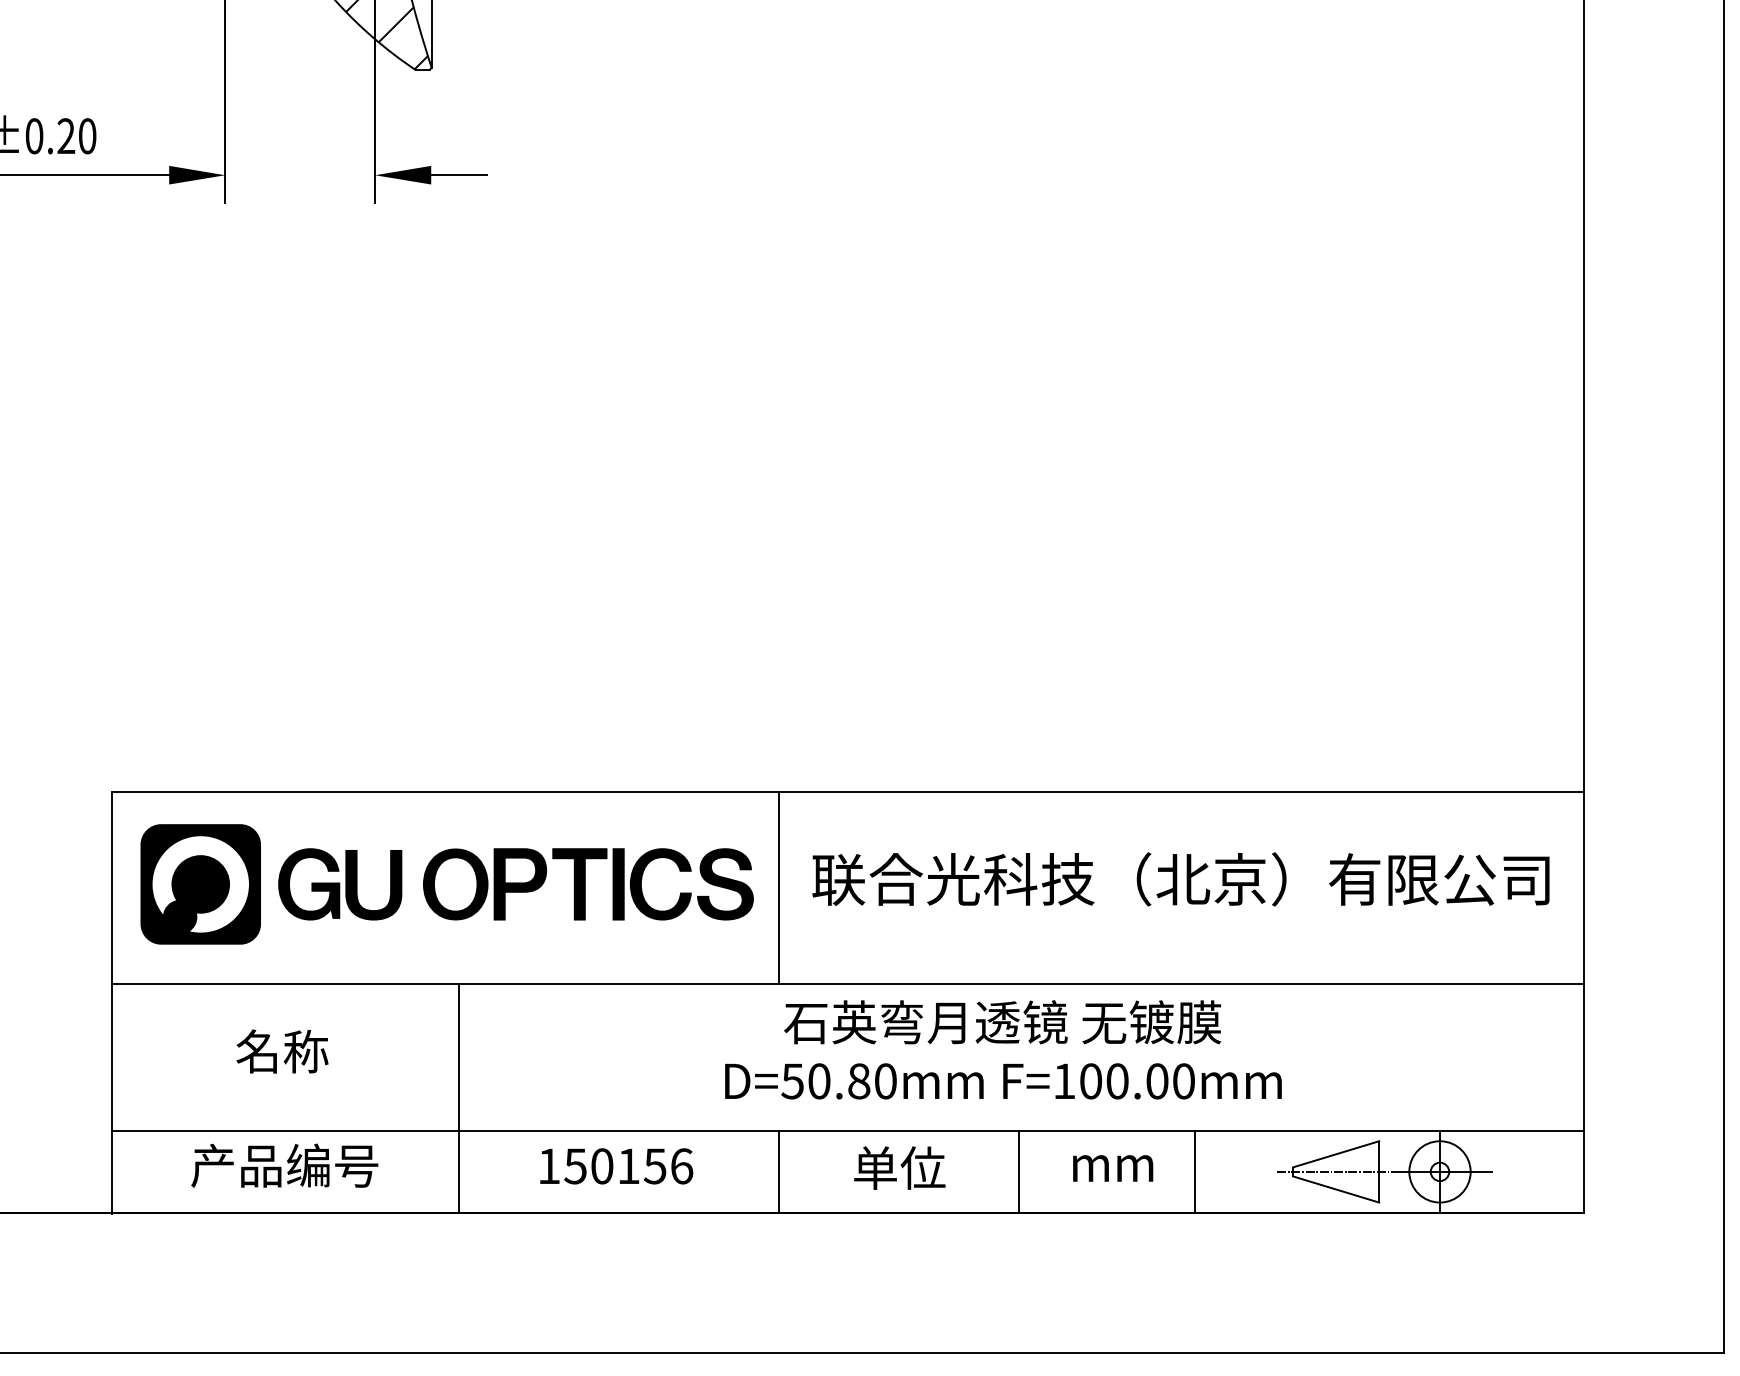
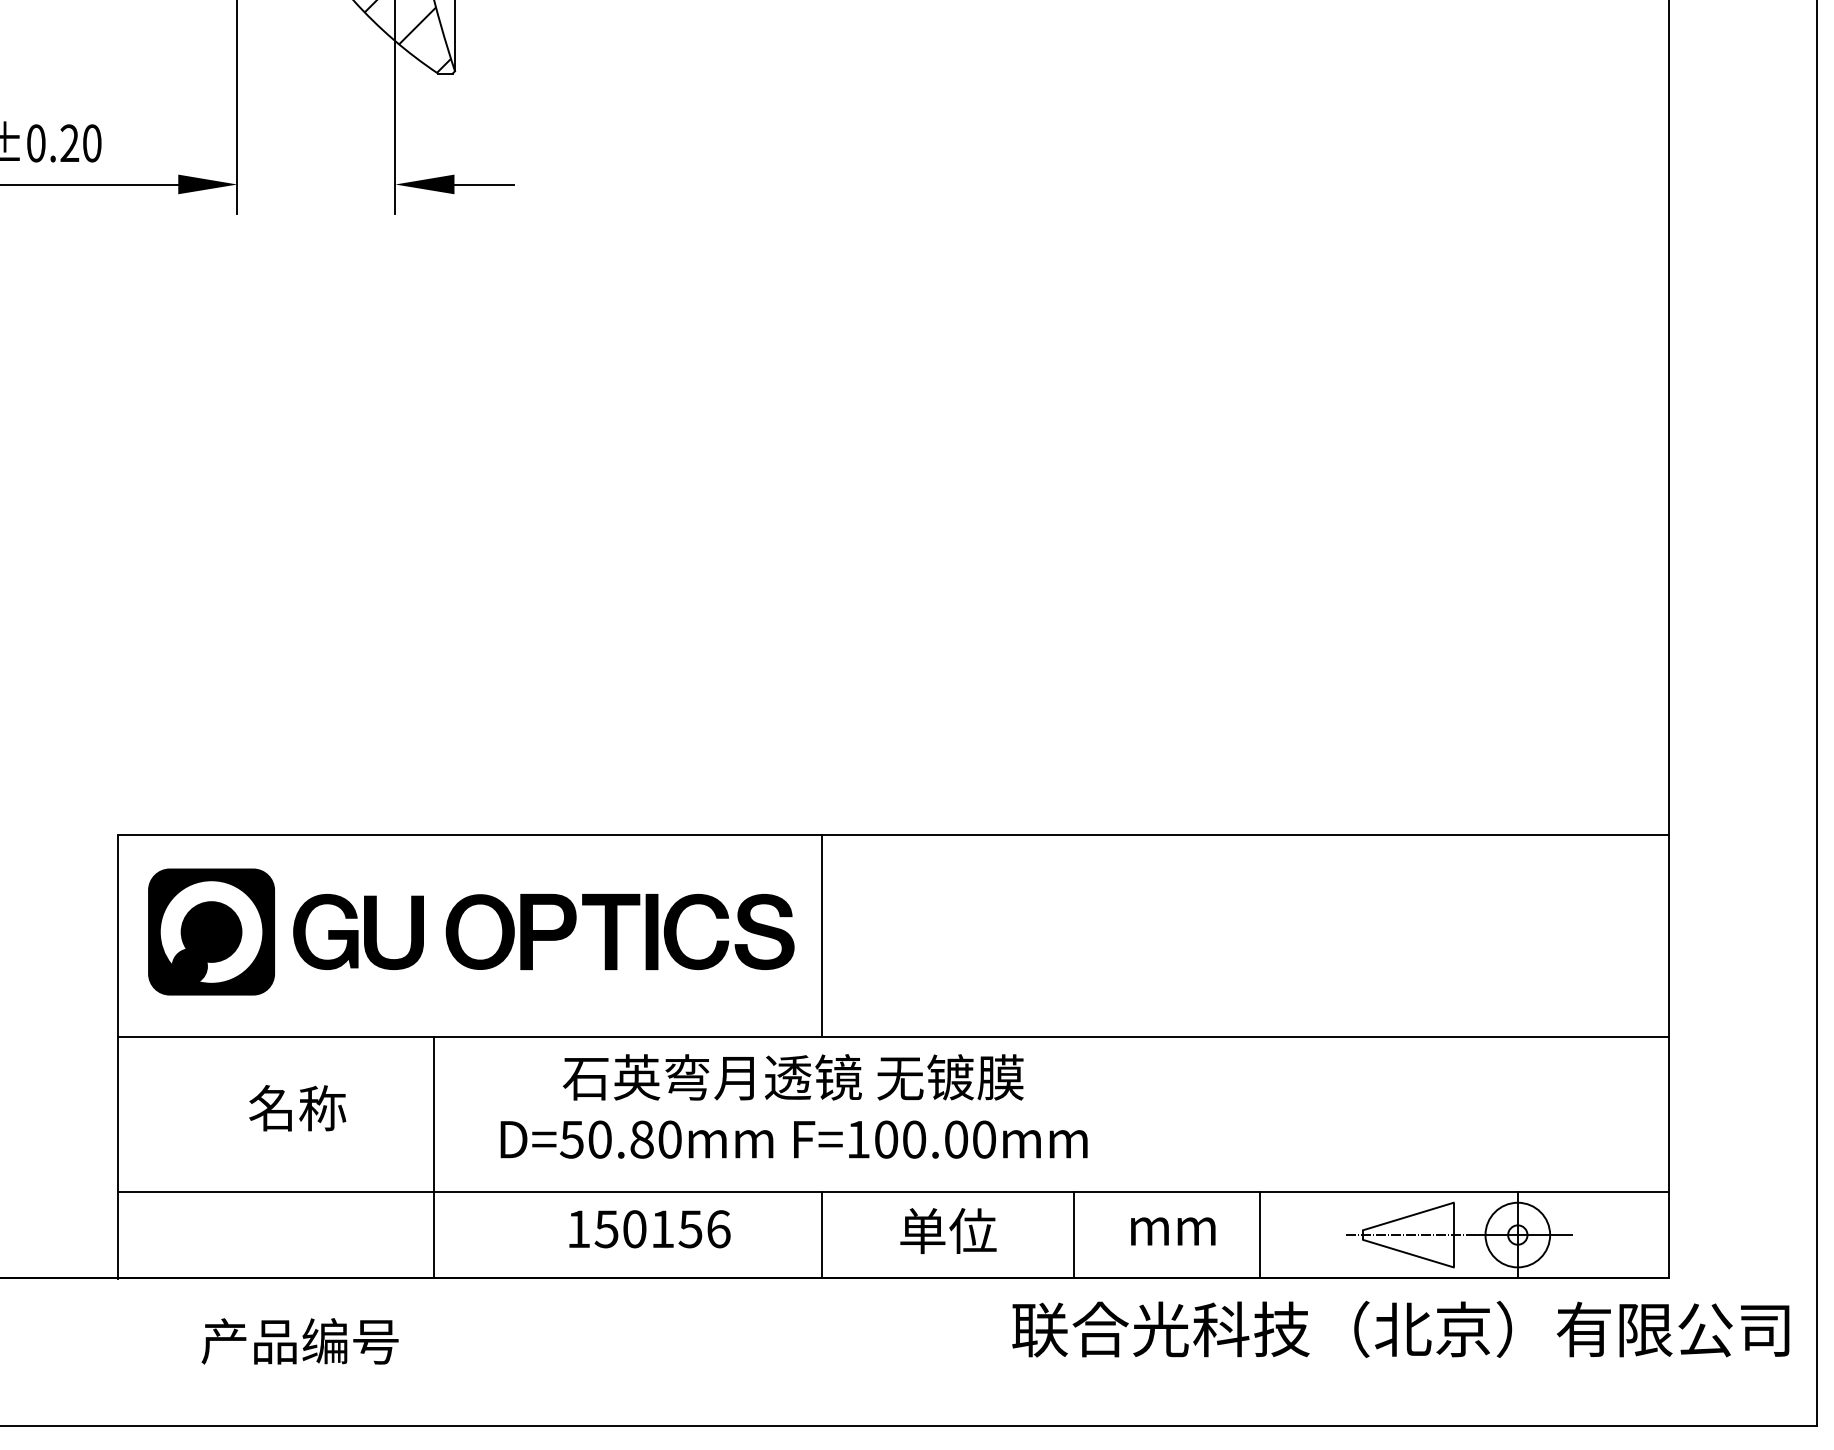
text: (1180, 879) -> (1400, 1329), moved
text: (1003, 1049) -> (794, 1106), moved
line: (458, 1097) -> (433, 1156), moved
text: (284, 1165) -> (299, 1341), moved

